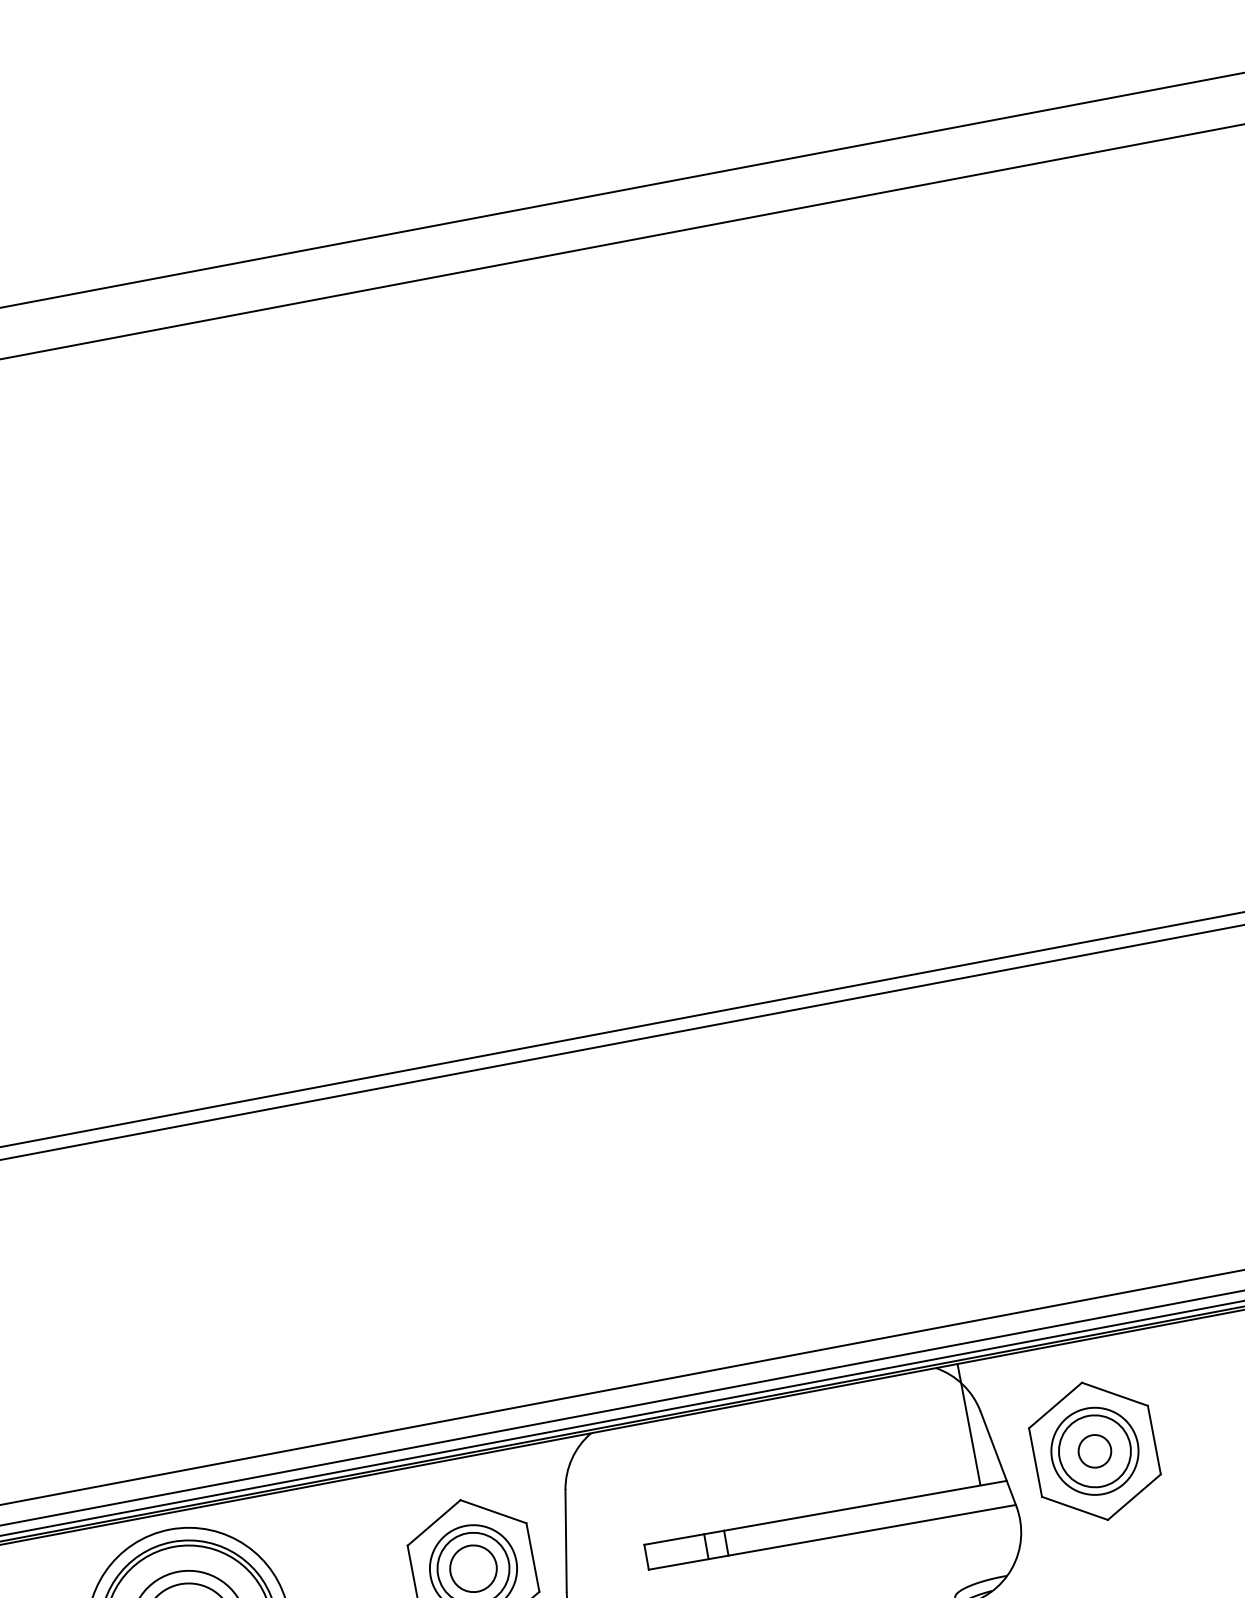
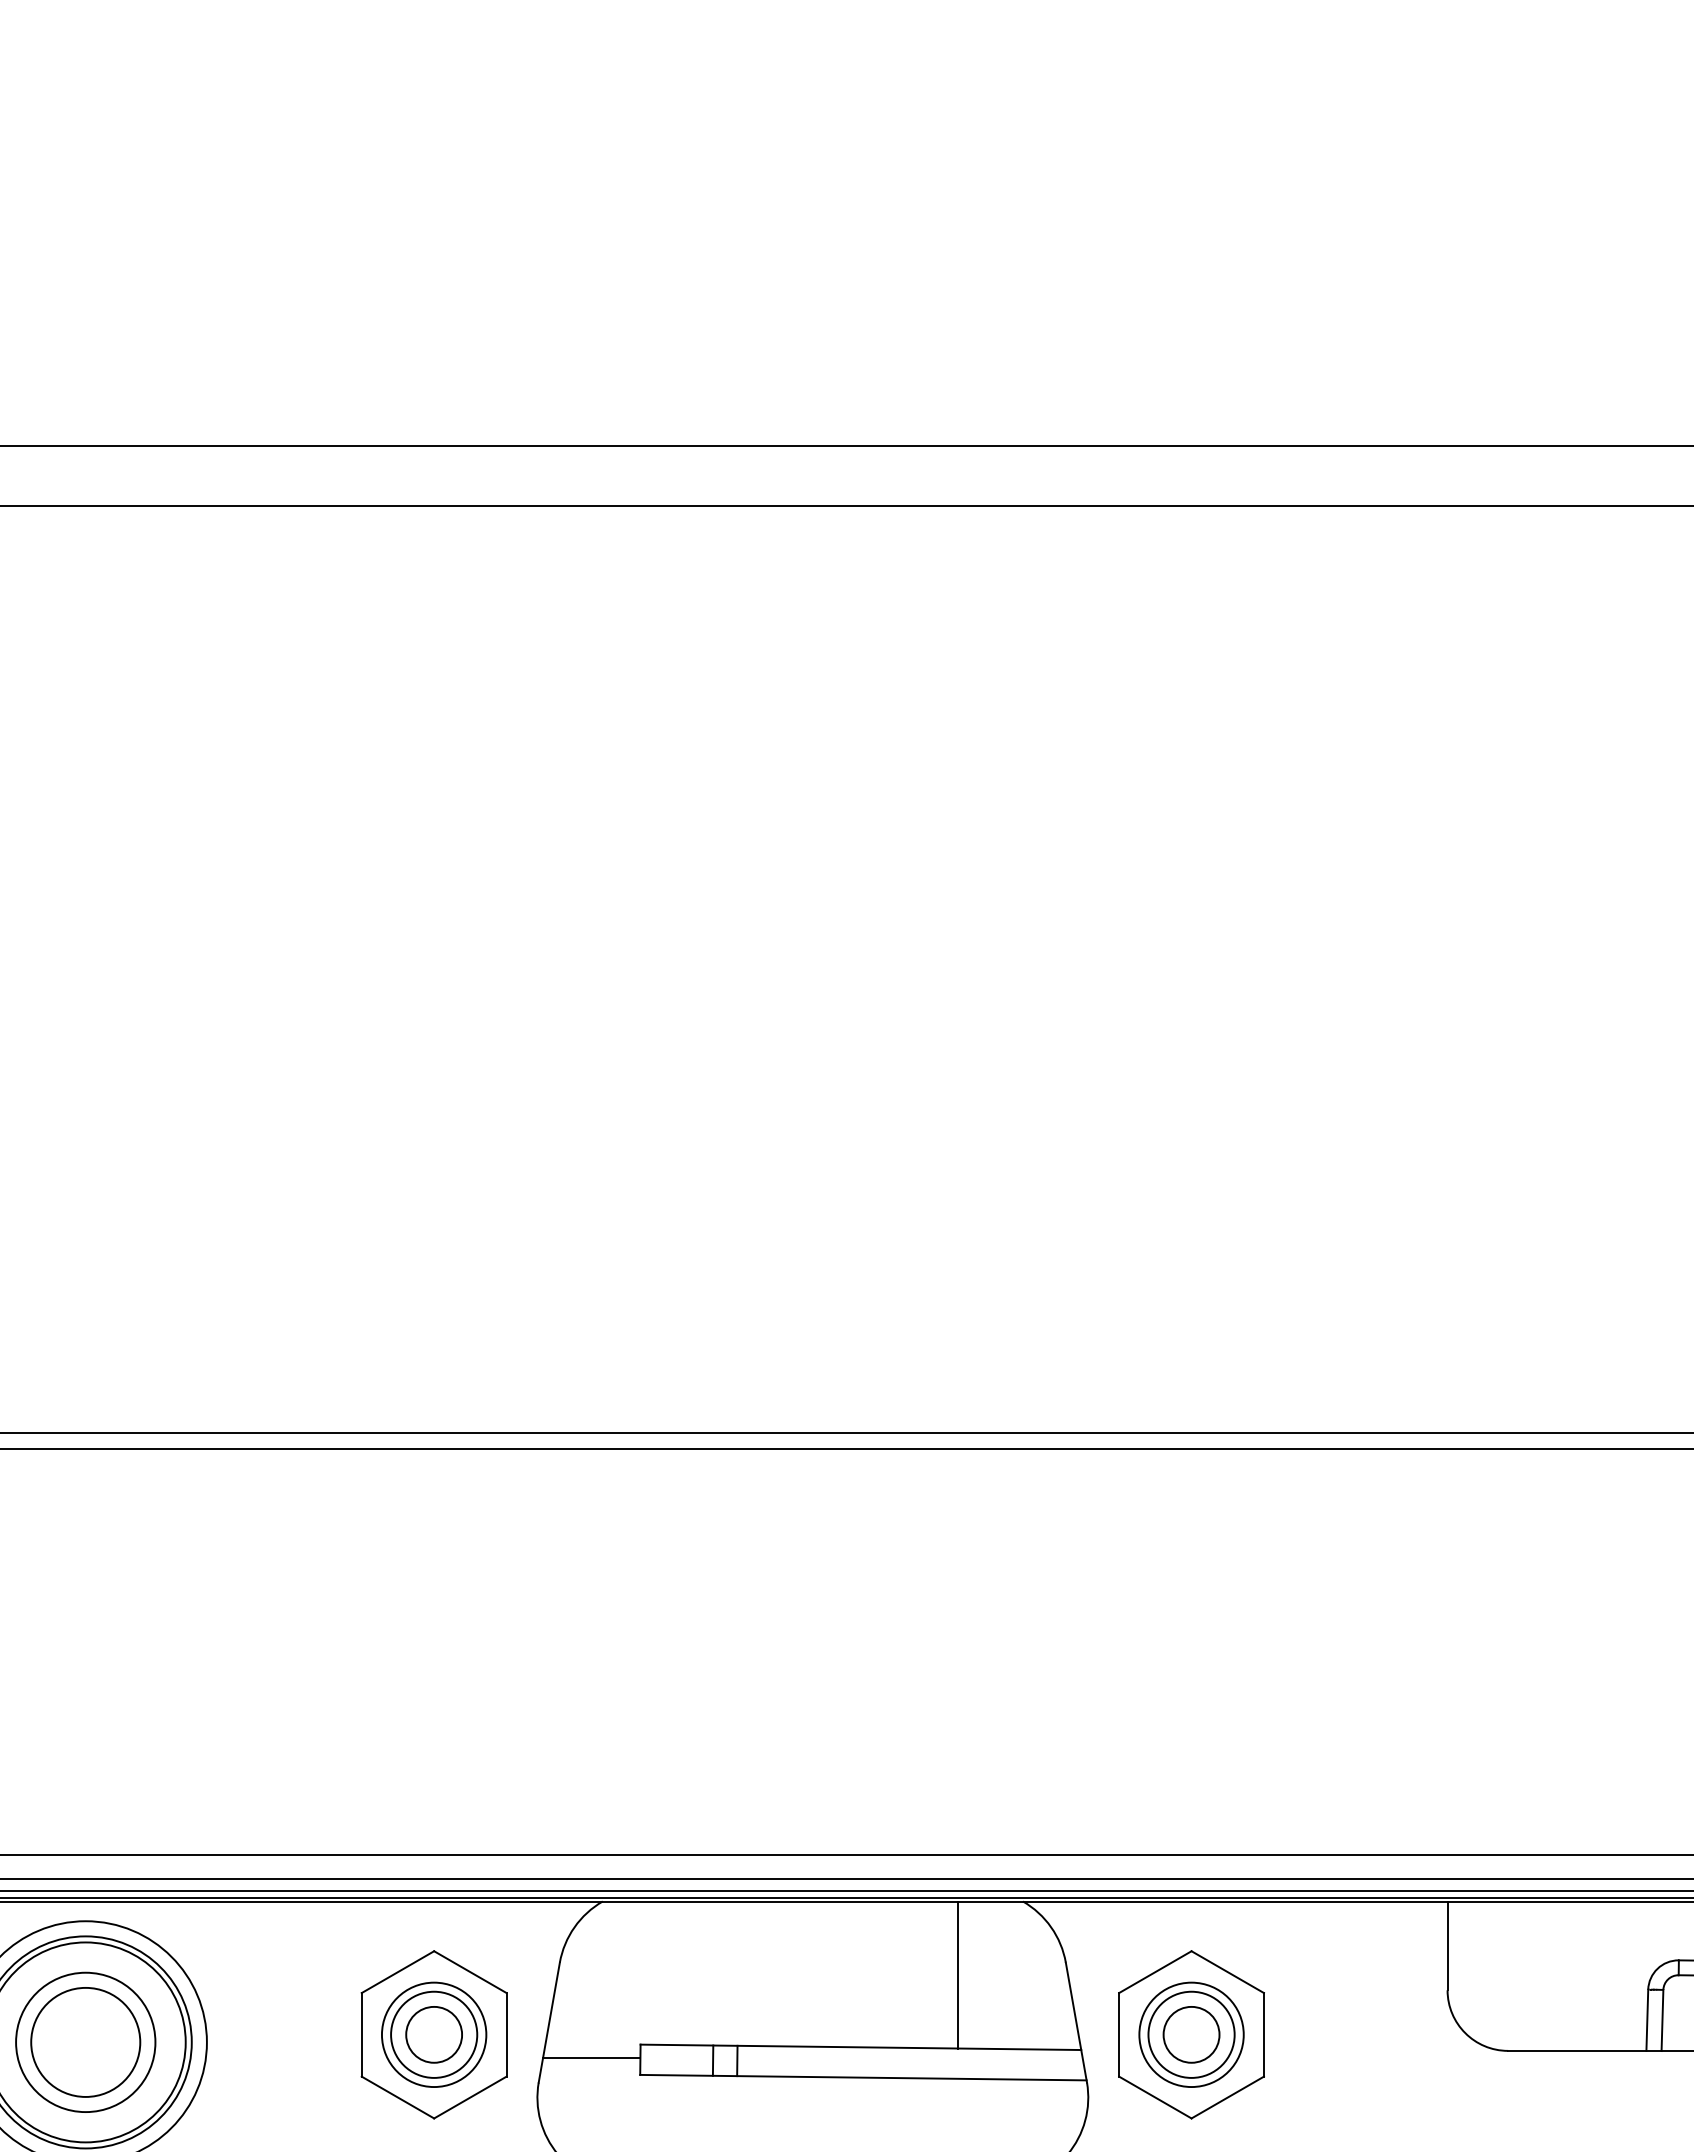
line: (969, 1423) -> (958, 1974), moved
circle: (1094, 1451) -> (1191, 2034), size x1.43
line: (606, 1562) -> (591, 2057), added

